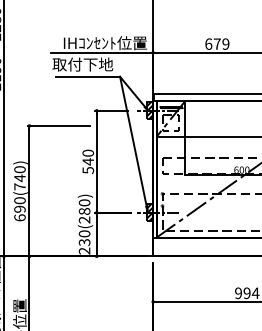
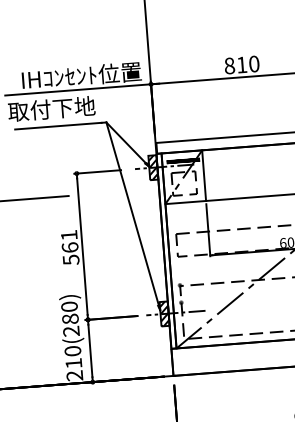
text: (217, 43) -> (242, 64), 679 -> 810
text: (88, 157) -> (70, 241), 540 -> 561
text: (84, 242) -> (73, 363), 230(280) -> 210(280)

